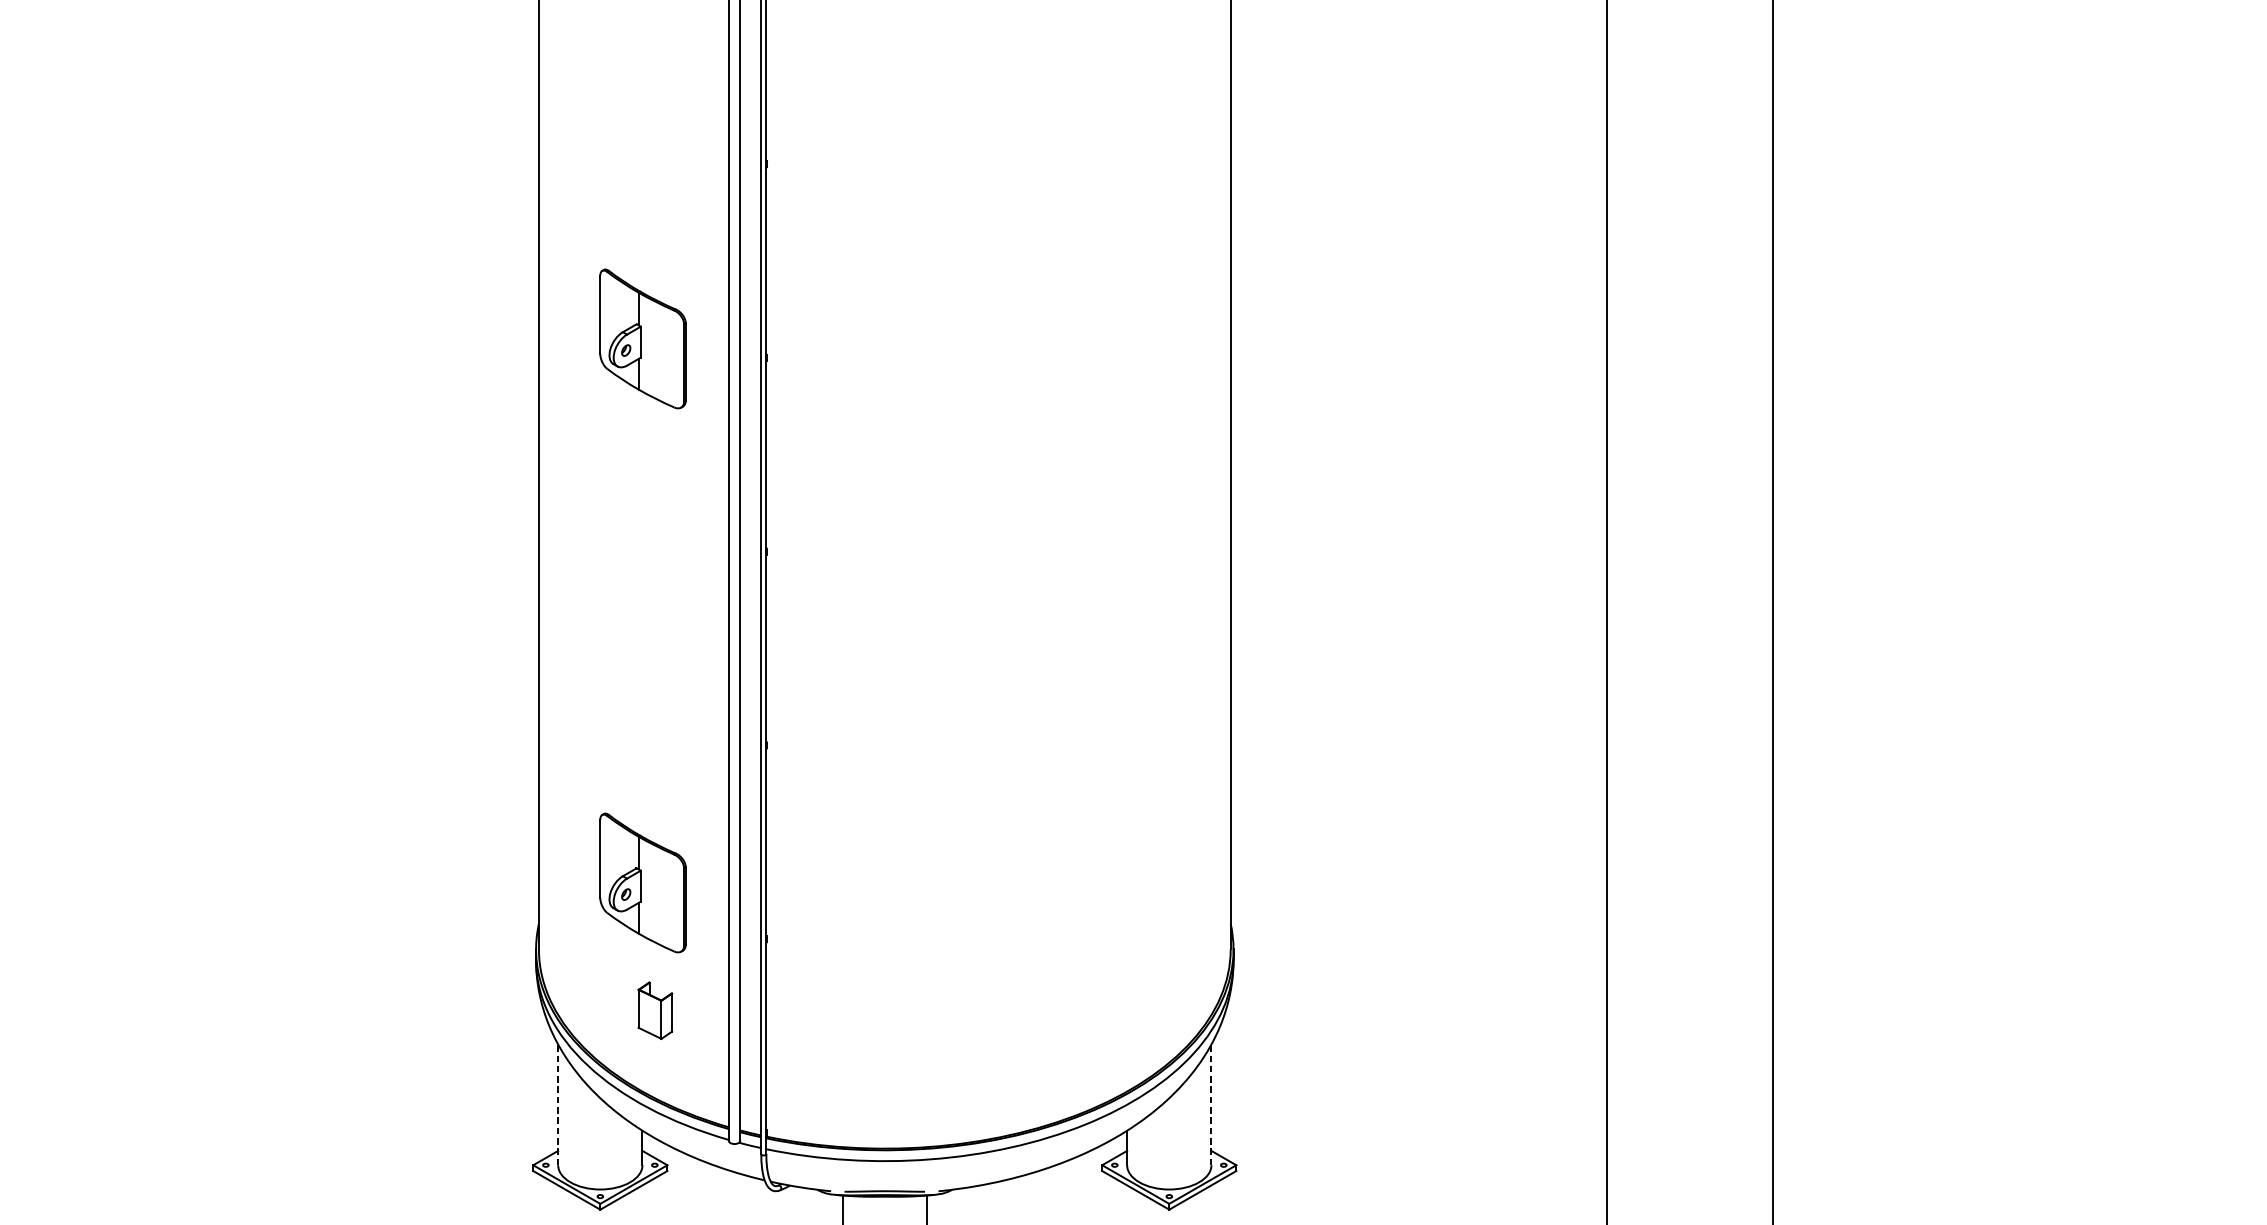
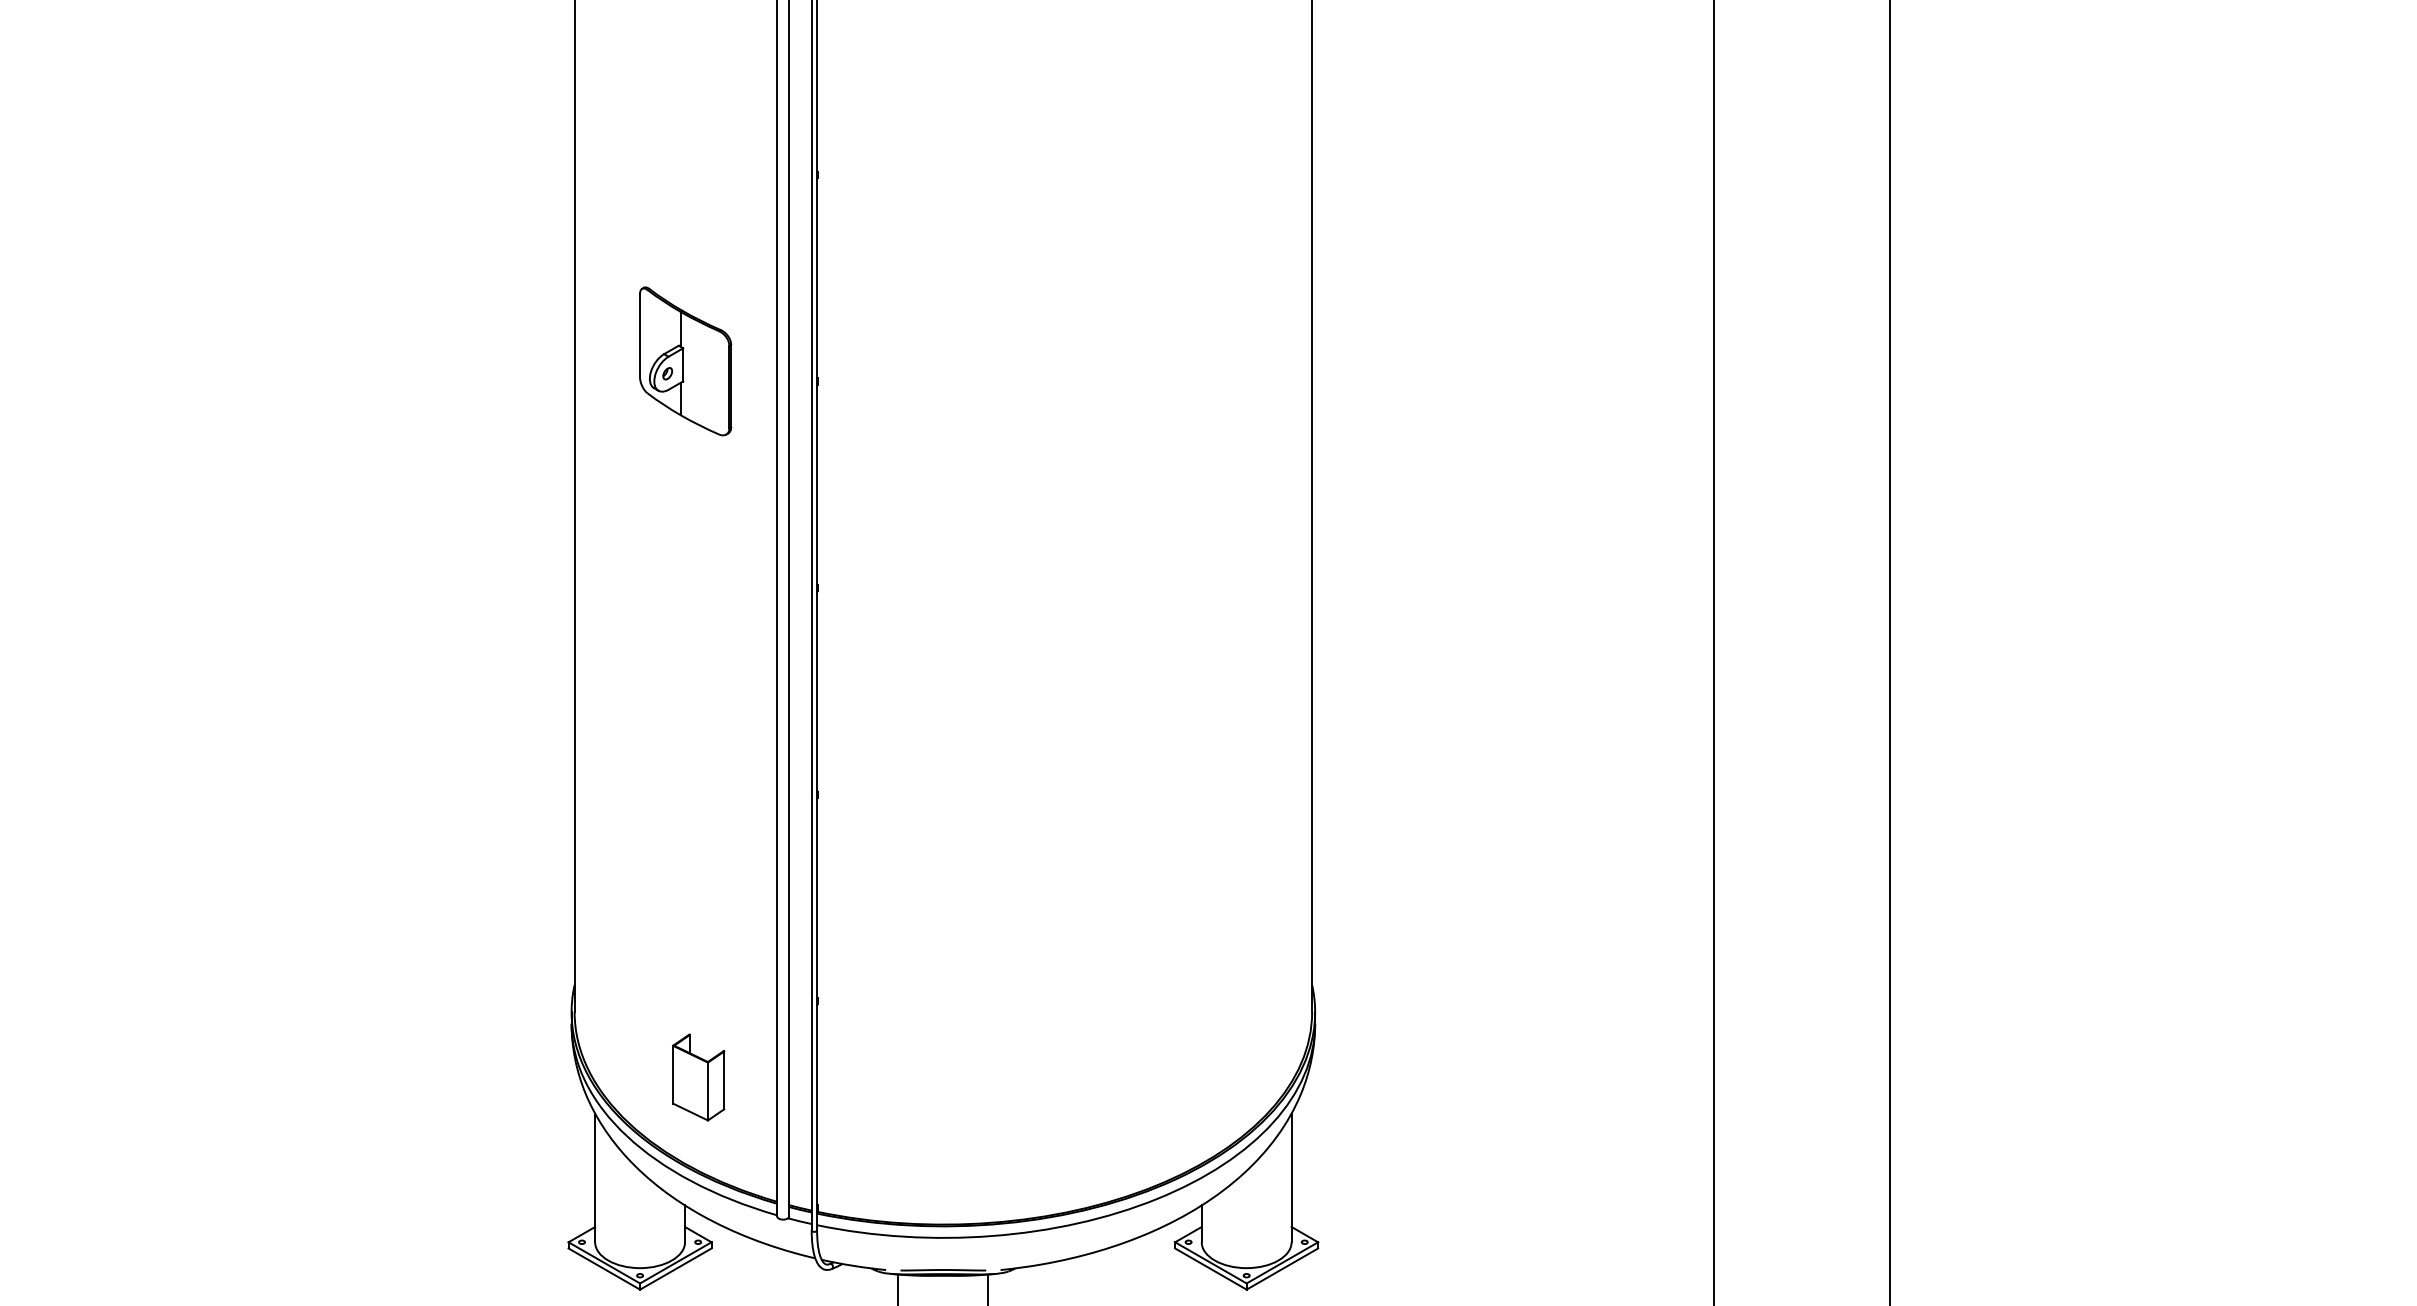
part: (642, 883) -> (685, 941), removed
part: (655, 1010) -> (698, 1077), size x1.43
line: (558, 1104) -> (595, 1177), dashed -> solid
line: (1211, 1104) -> (1291, 1177), dashed -> solid

